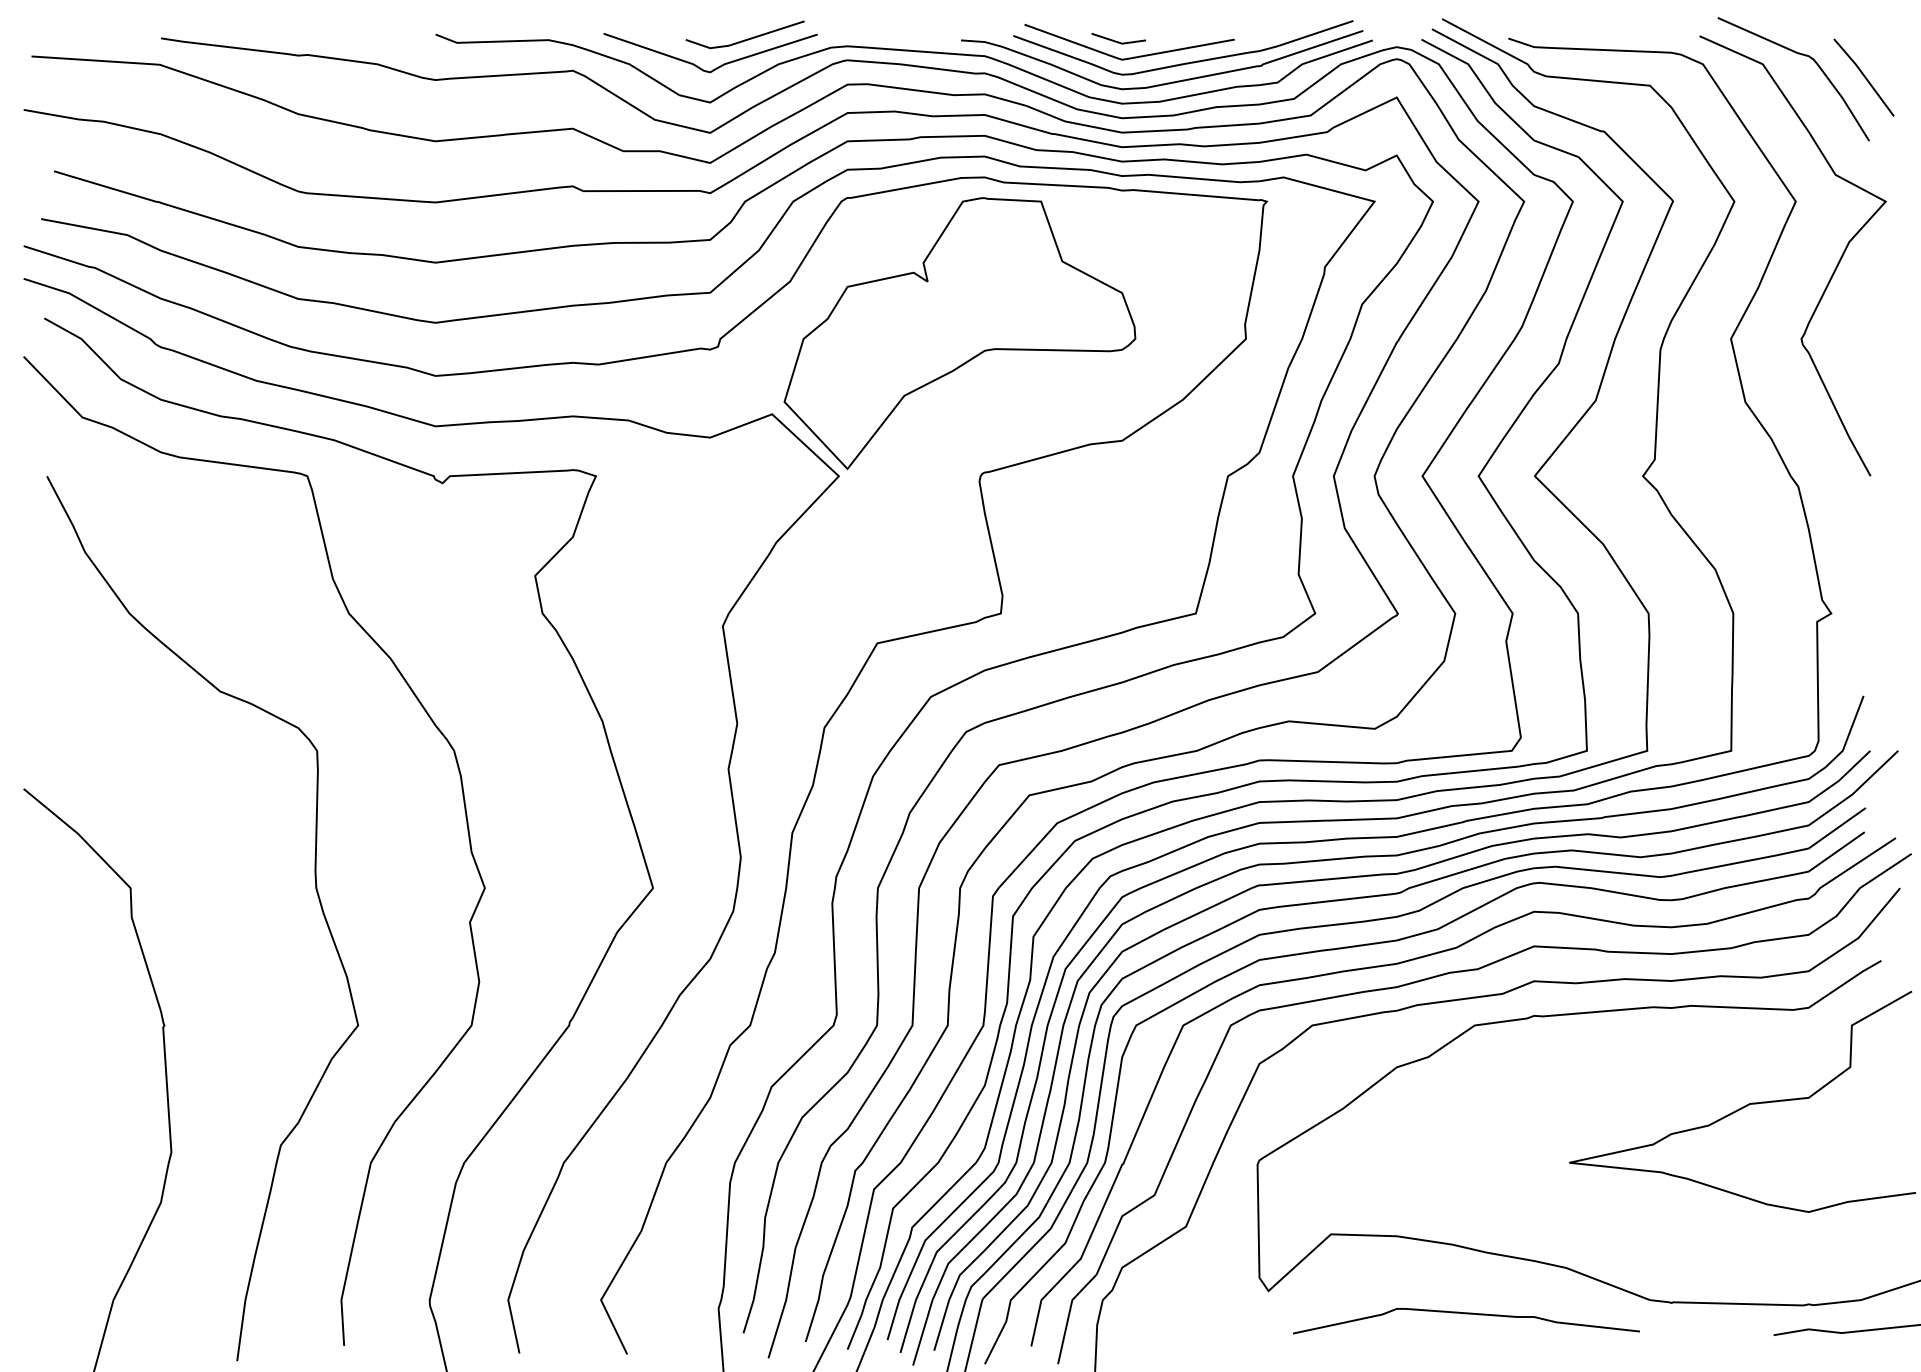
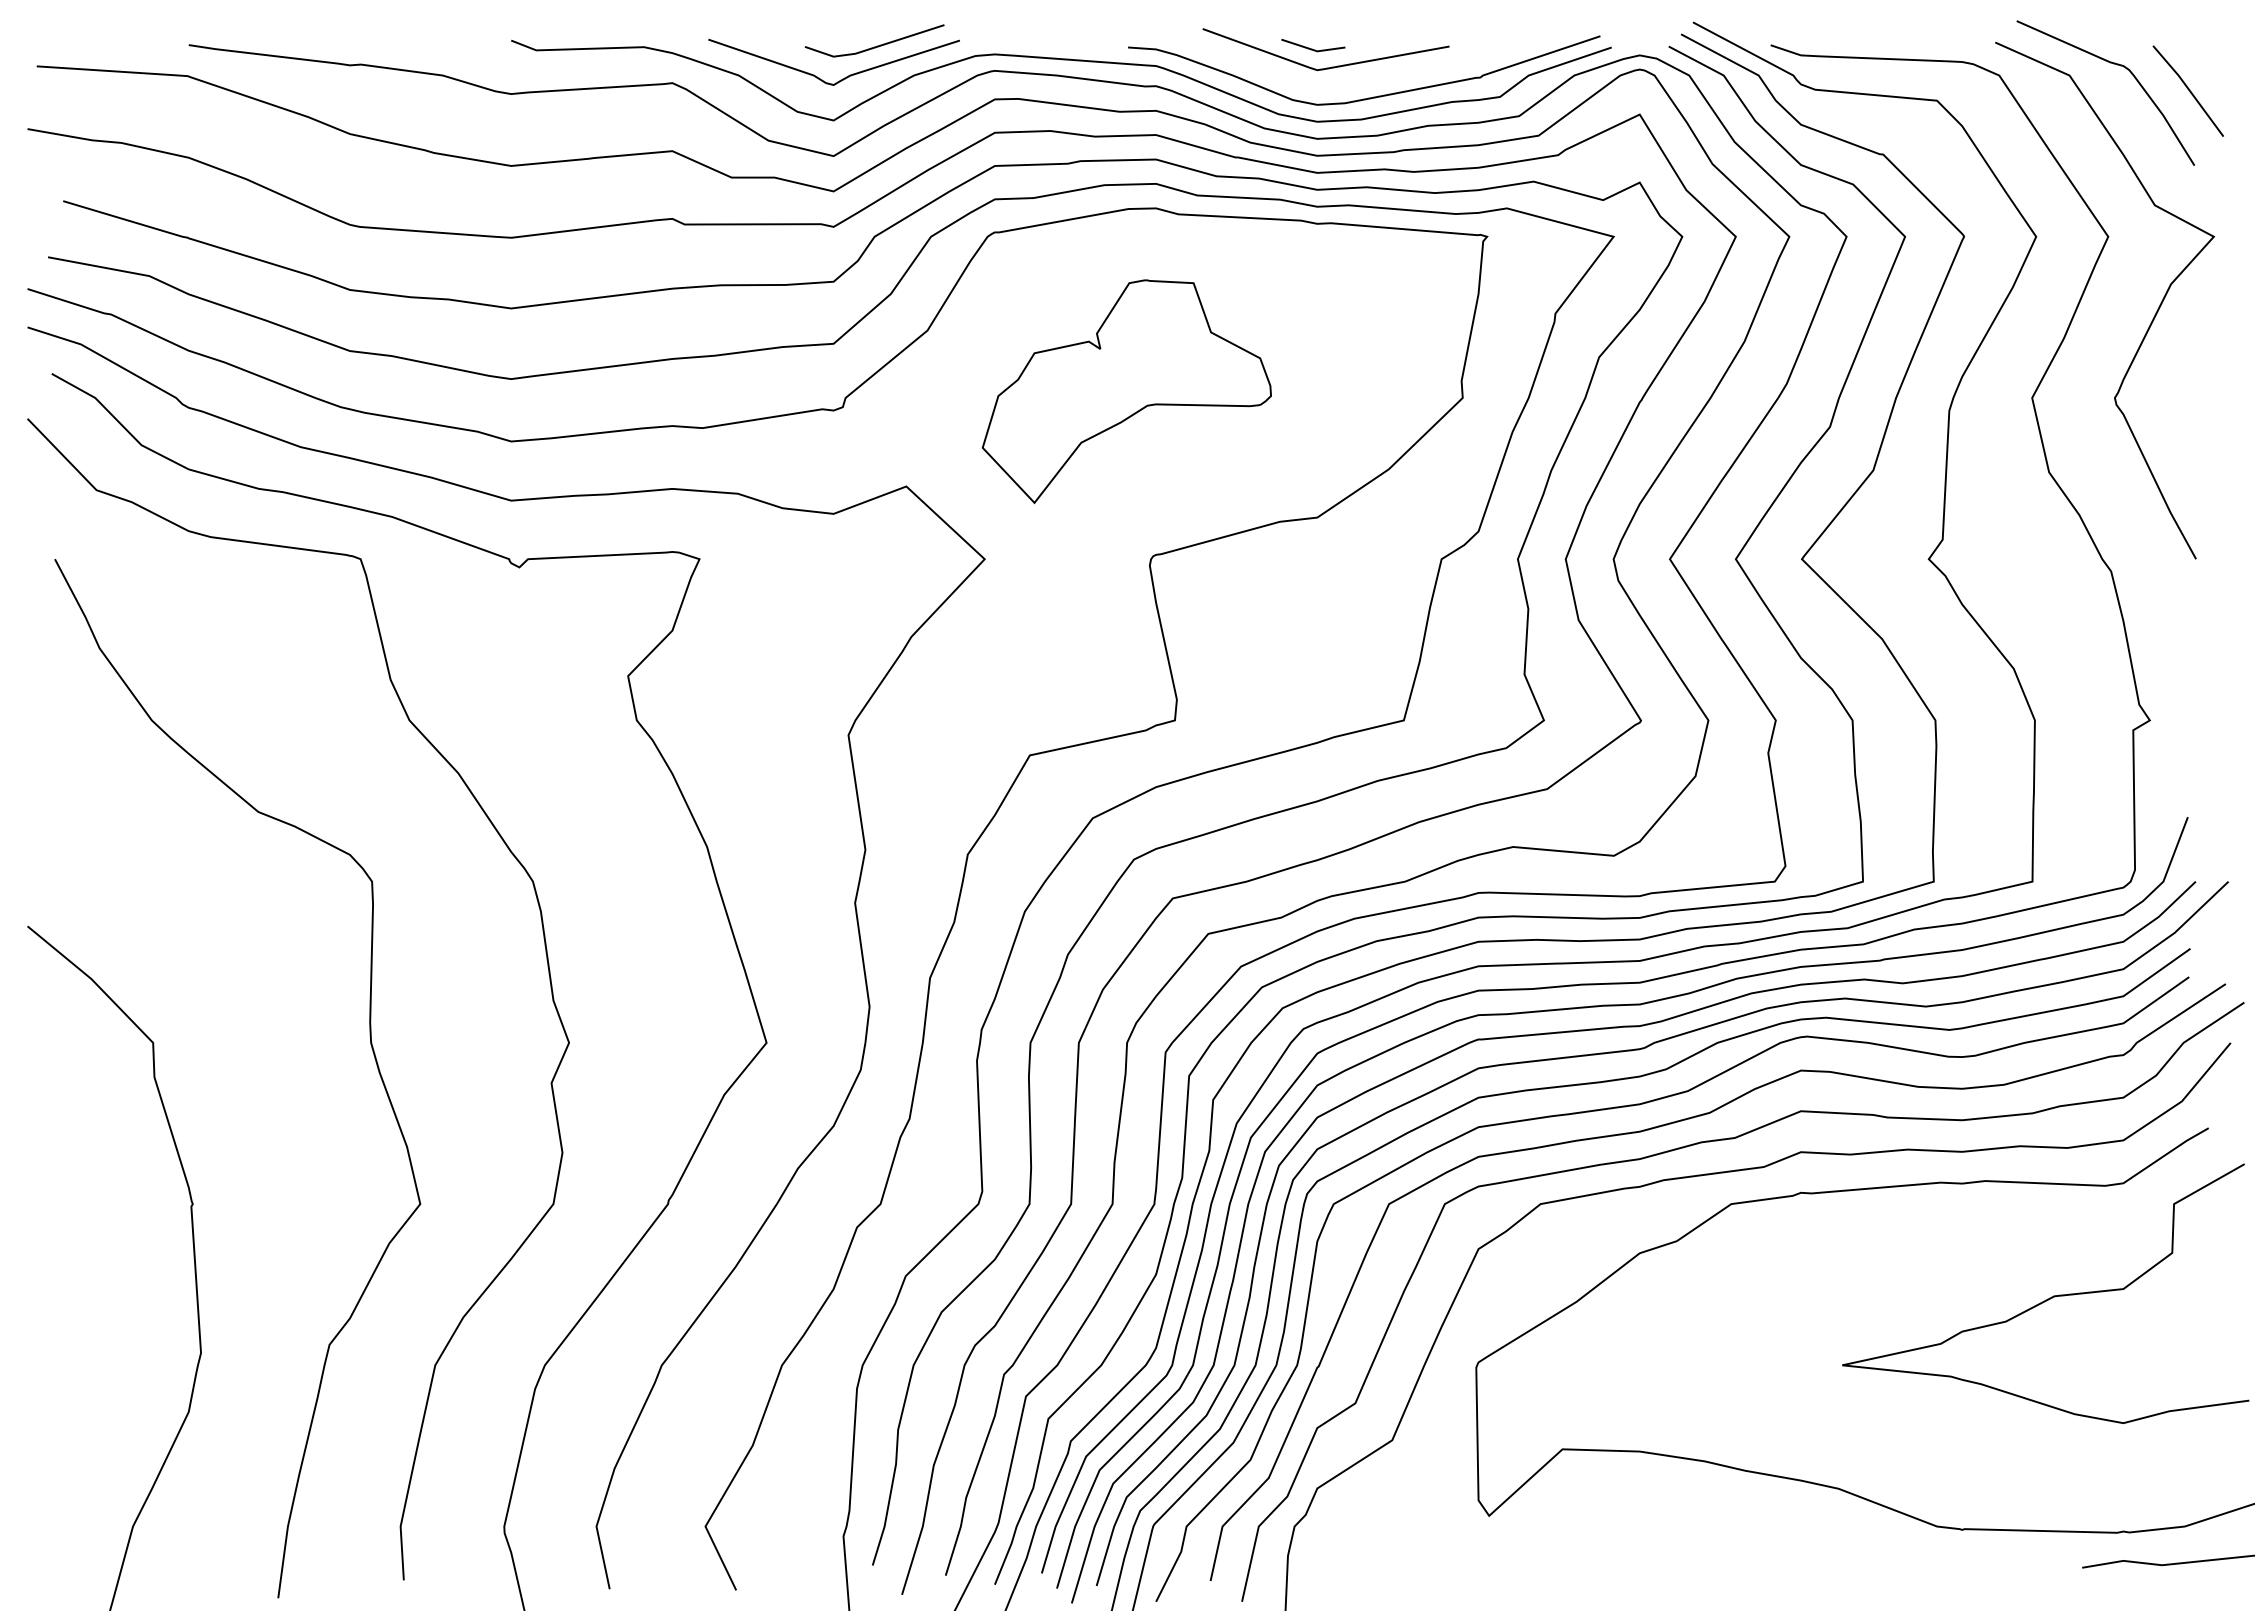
curve: (1186, 62) -> (1392, 73), removed
part: (959, 333) -> (1126, 391), size x0.7
curve: (1468, 1314) -> (1723, 1543), removed

